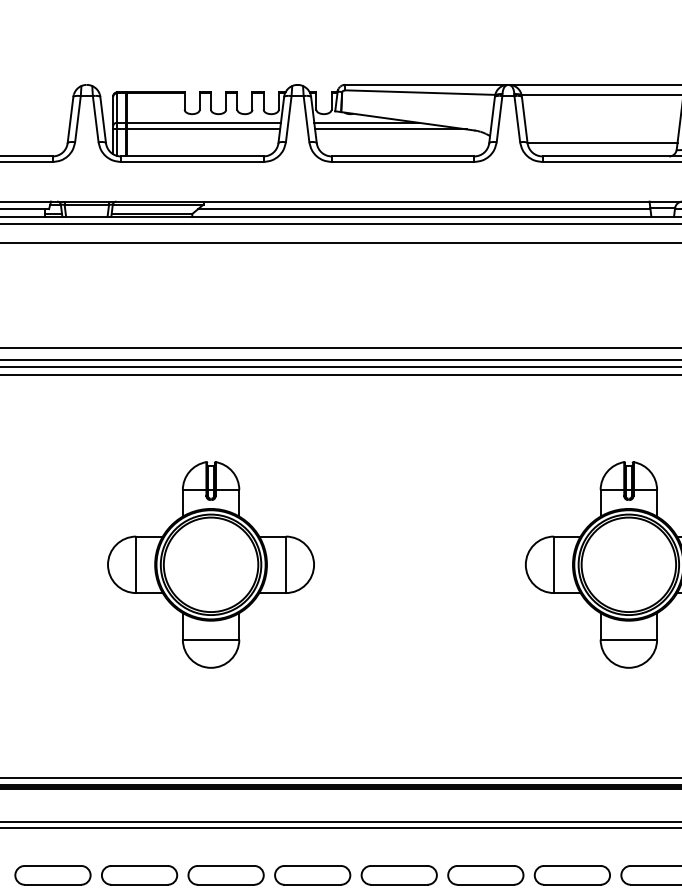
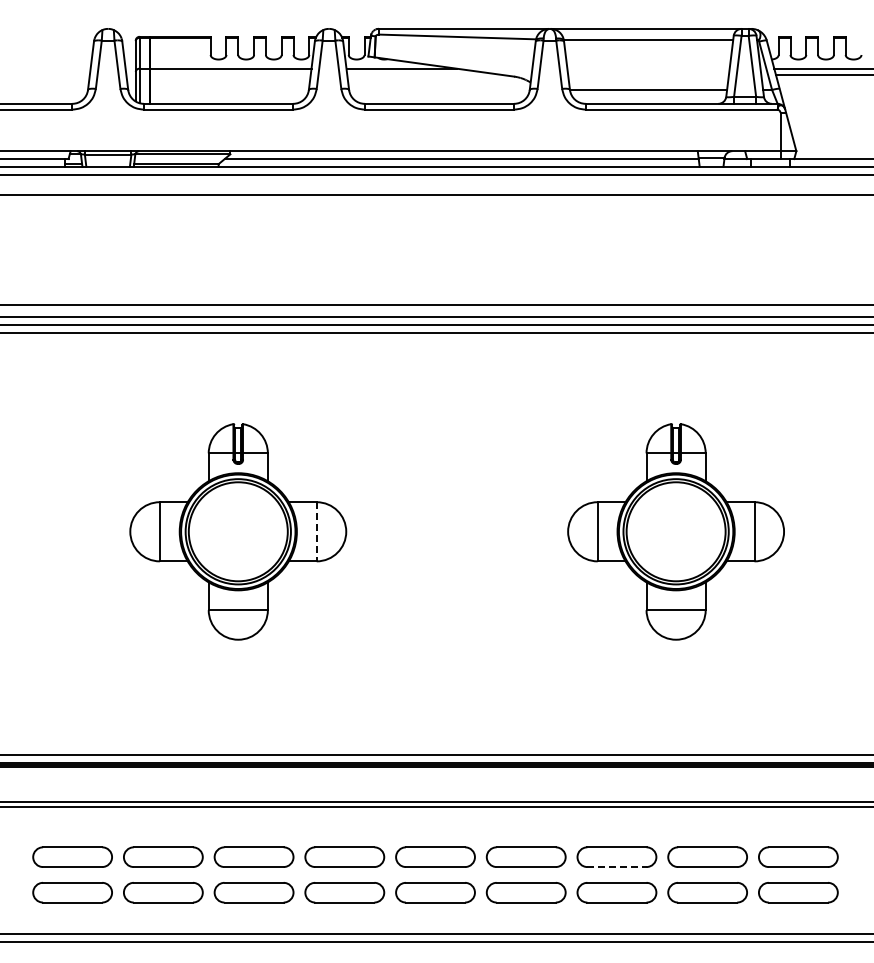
line: (195, 129) -> (222, 75), removed
line: (390, 129) -> (426, 75), removed
line: (285, 564) -> (316, 531), solid -> dashed
line: (571, 885) -> (616, 867), solid -> dashed

